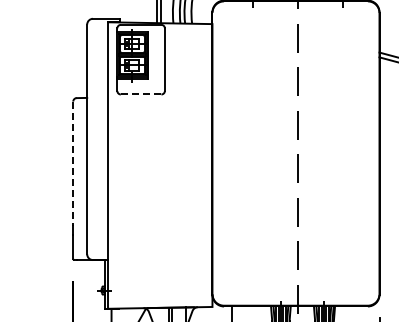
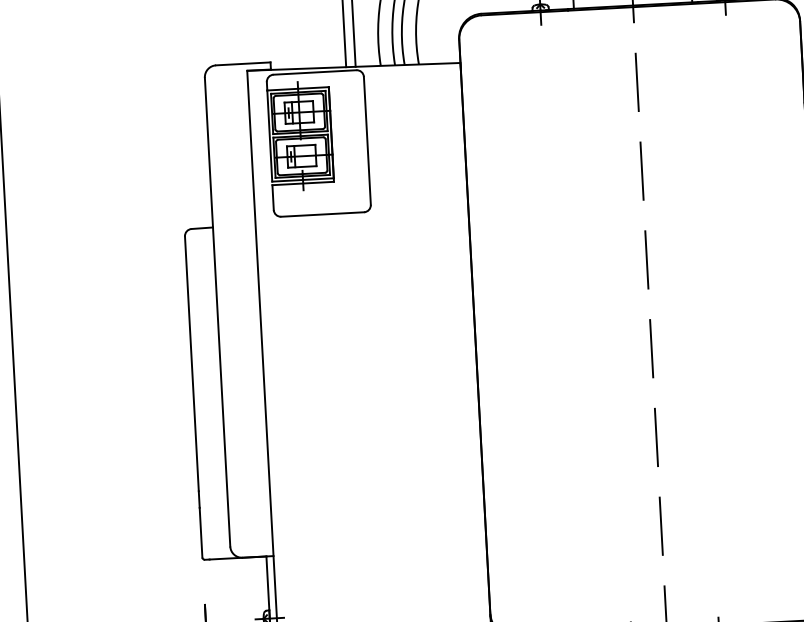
line: (140, 94) -> (321, 214), dashed -> solid
line: (73, 164) -> (192, 364), dashed -> solid

